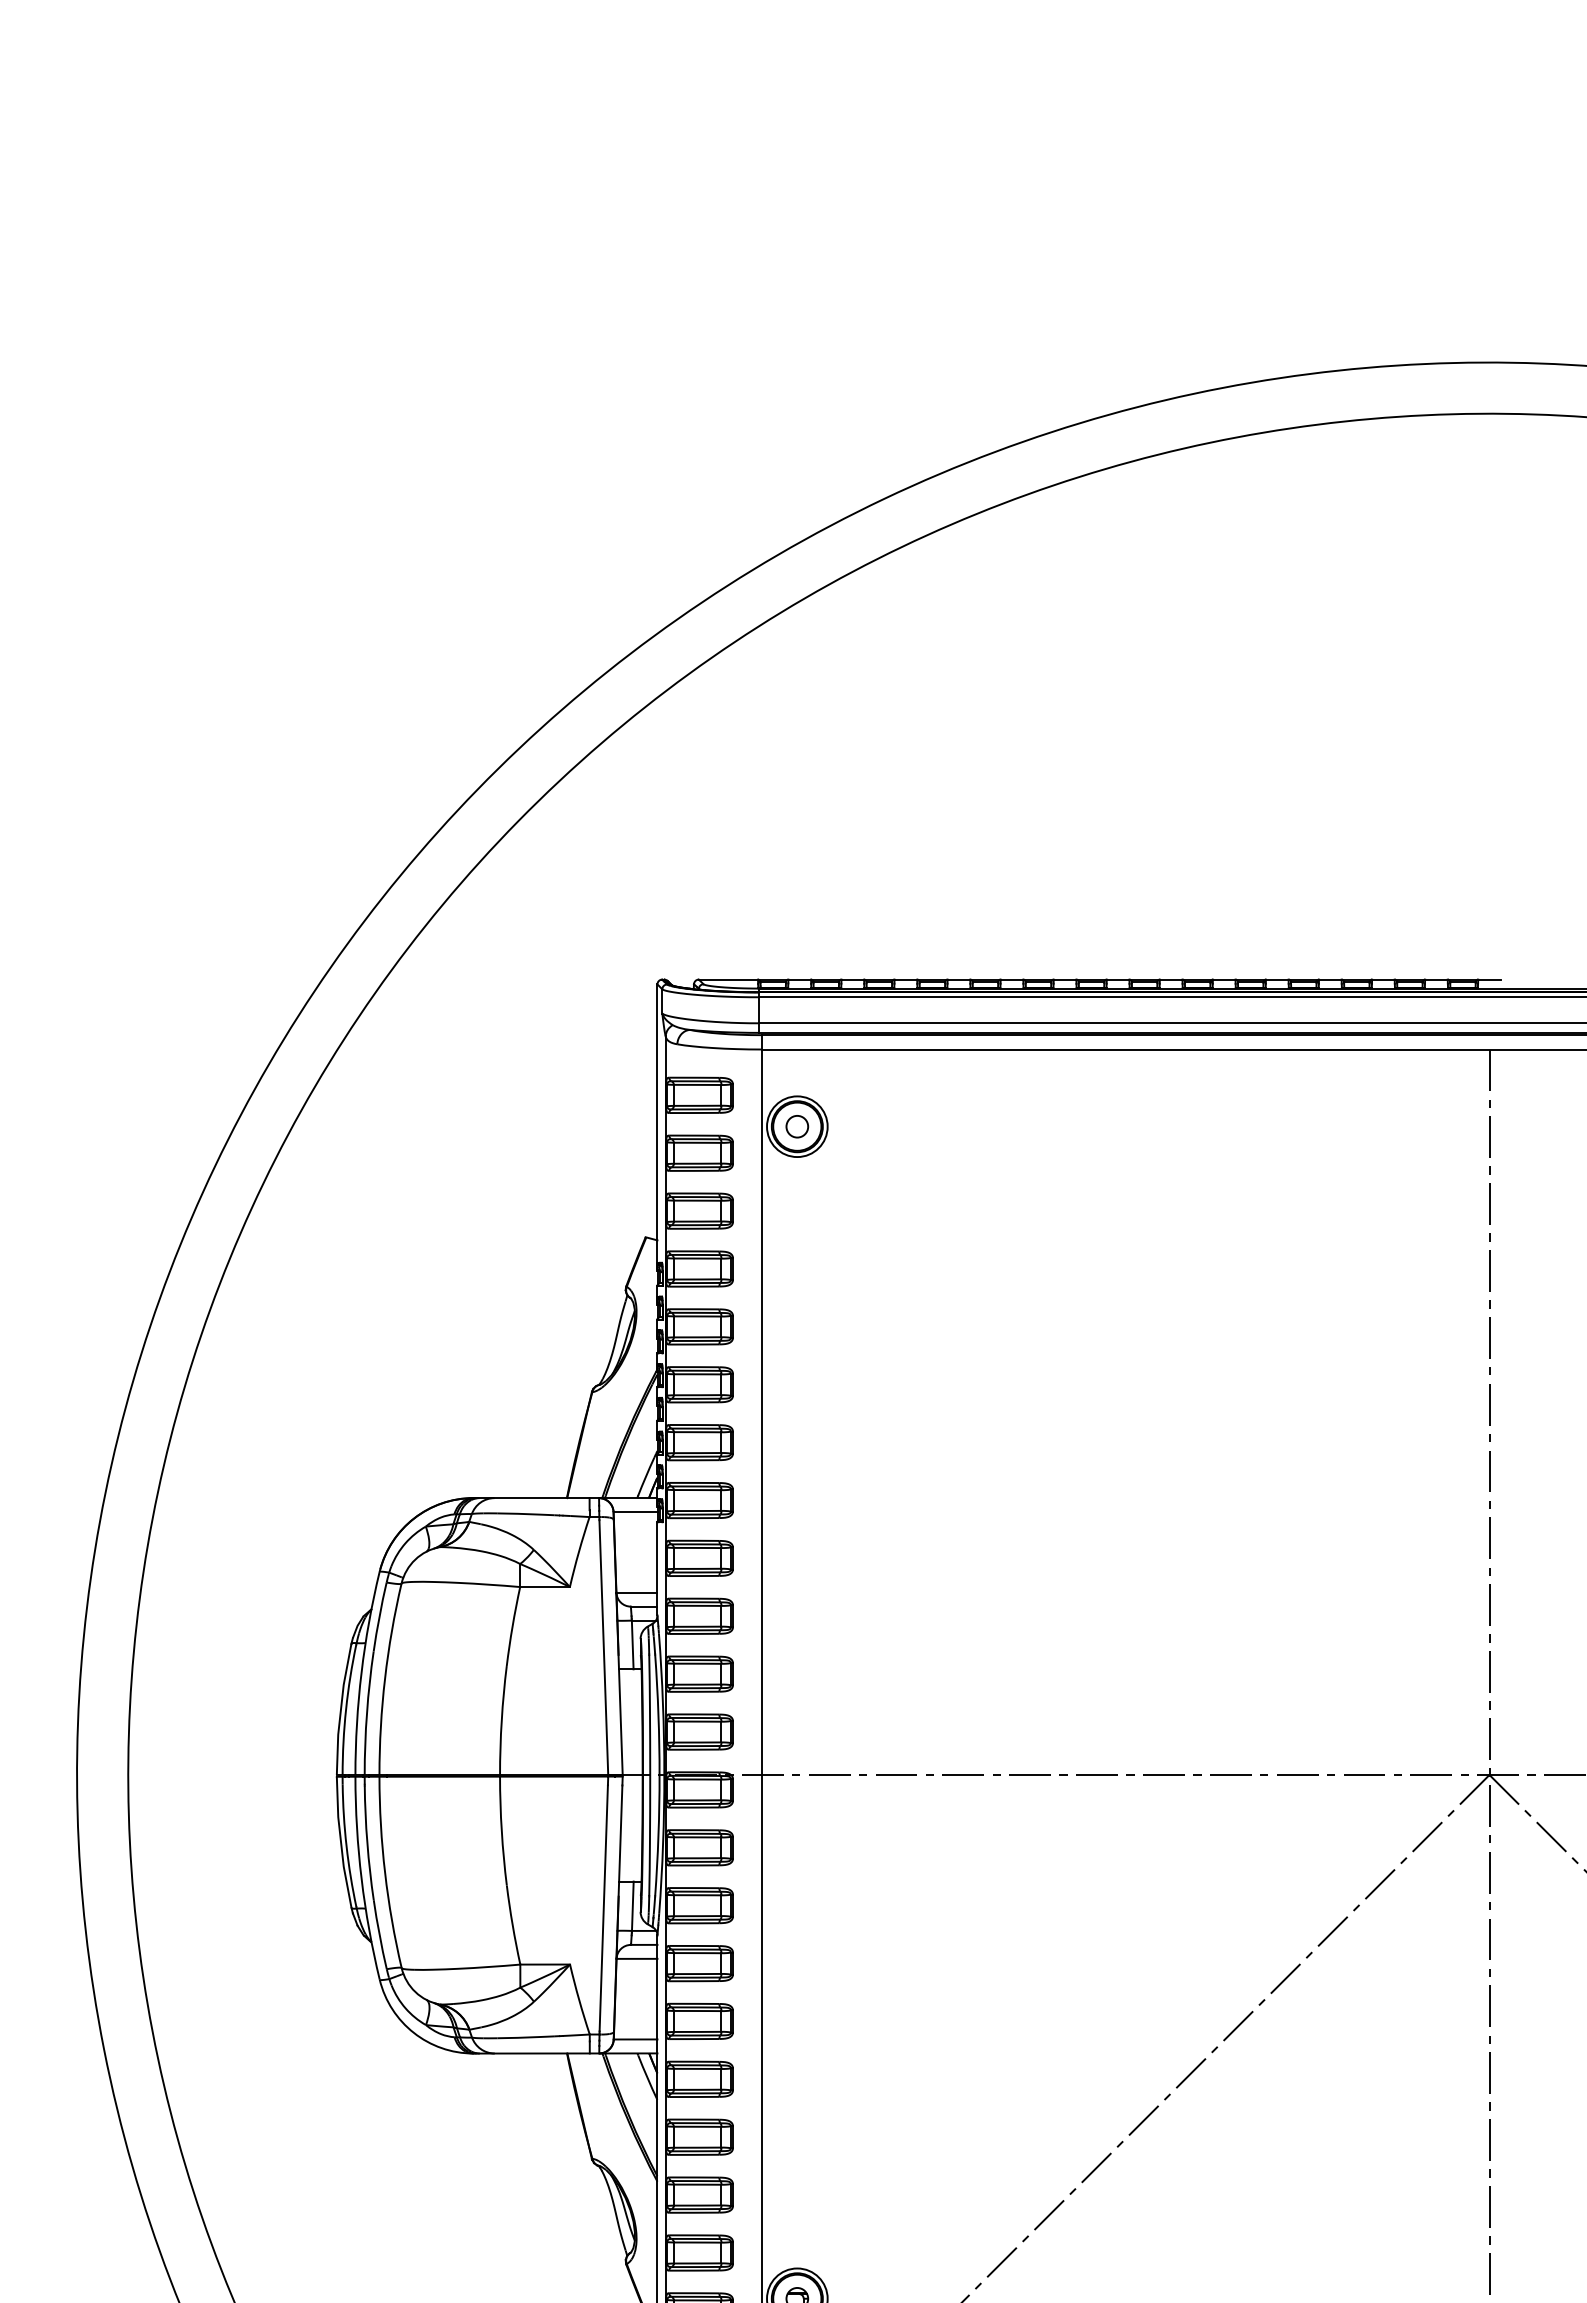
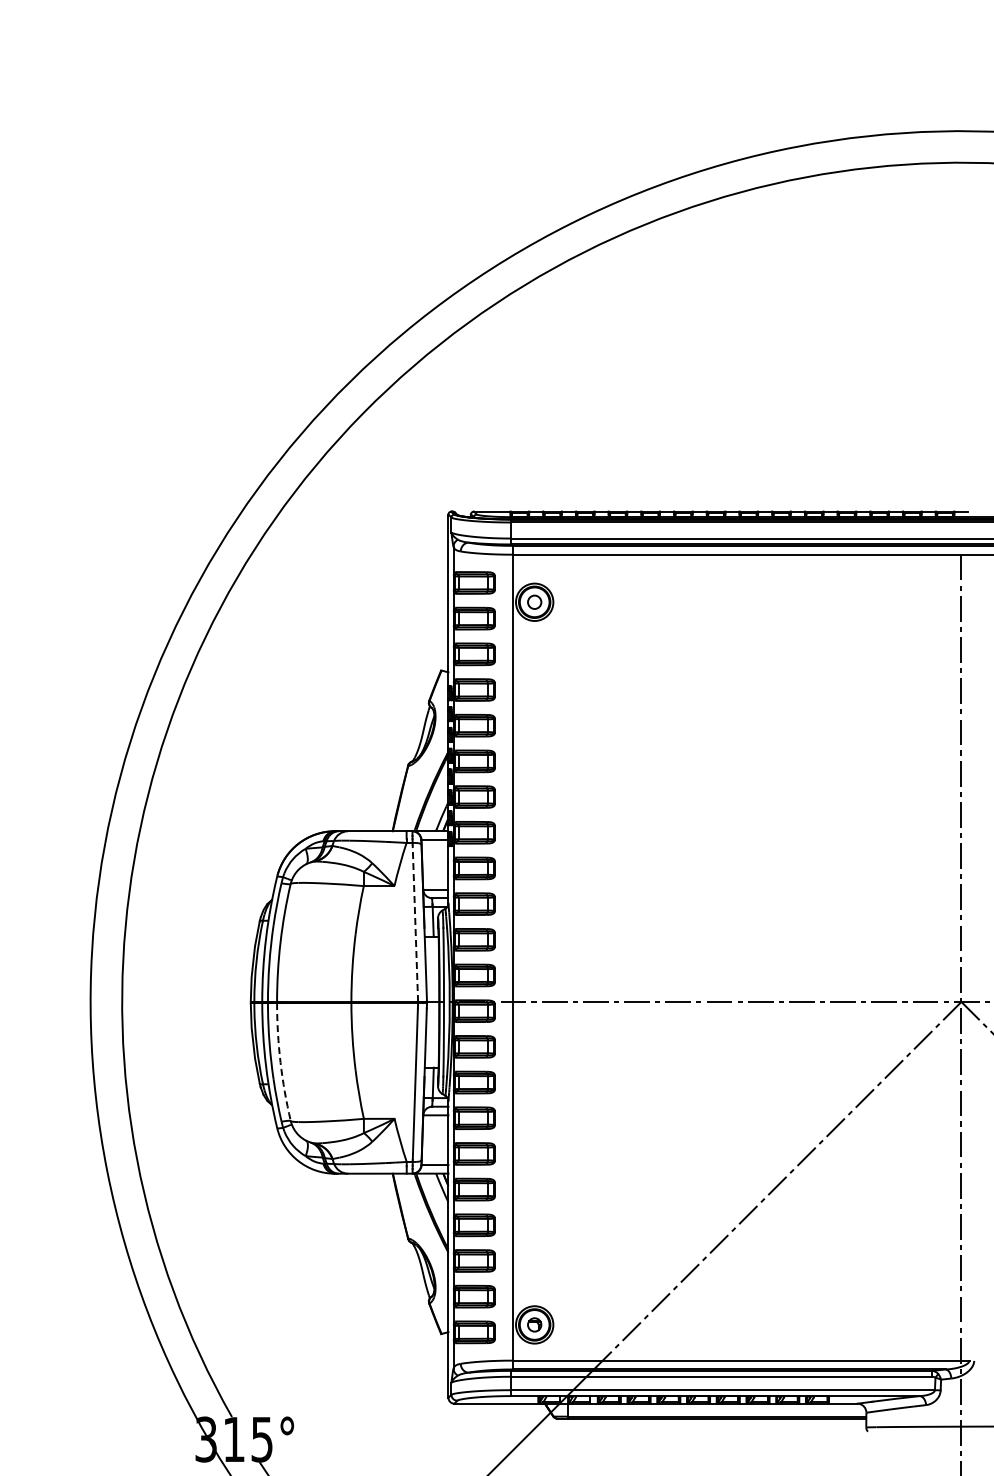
line: (604, 1647) -> (415, 923), solid -> dashed
arc: (385, 1873) -> (280, 1062), solid -> dashed

